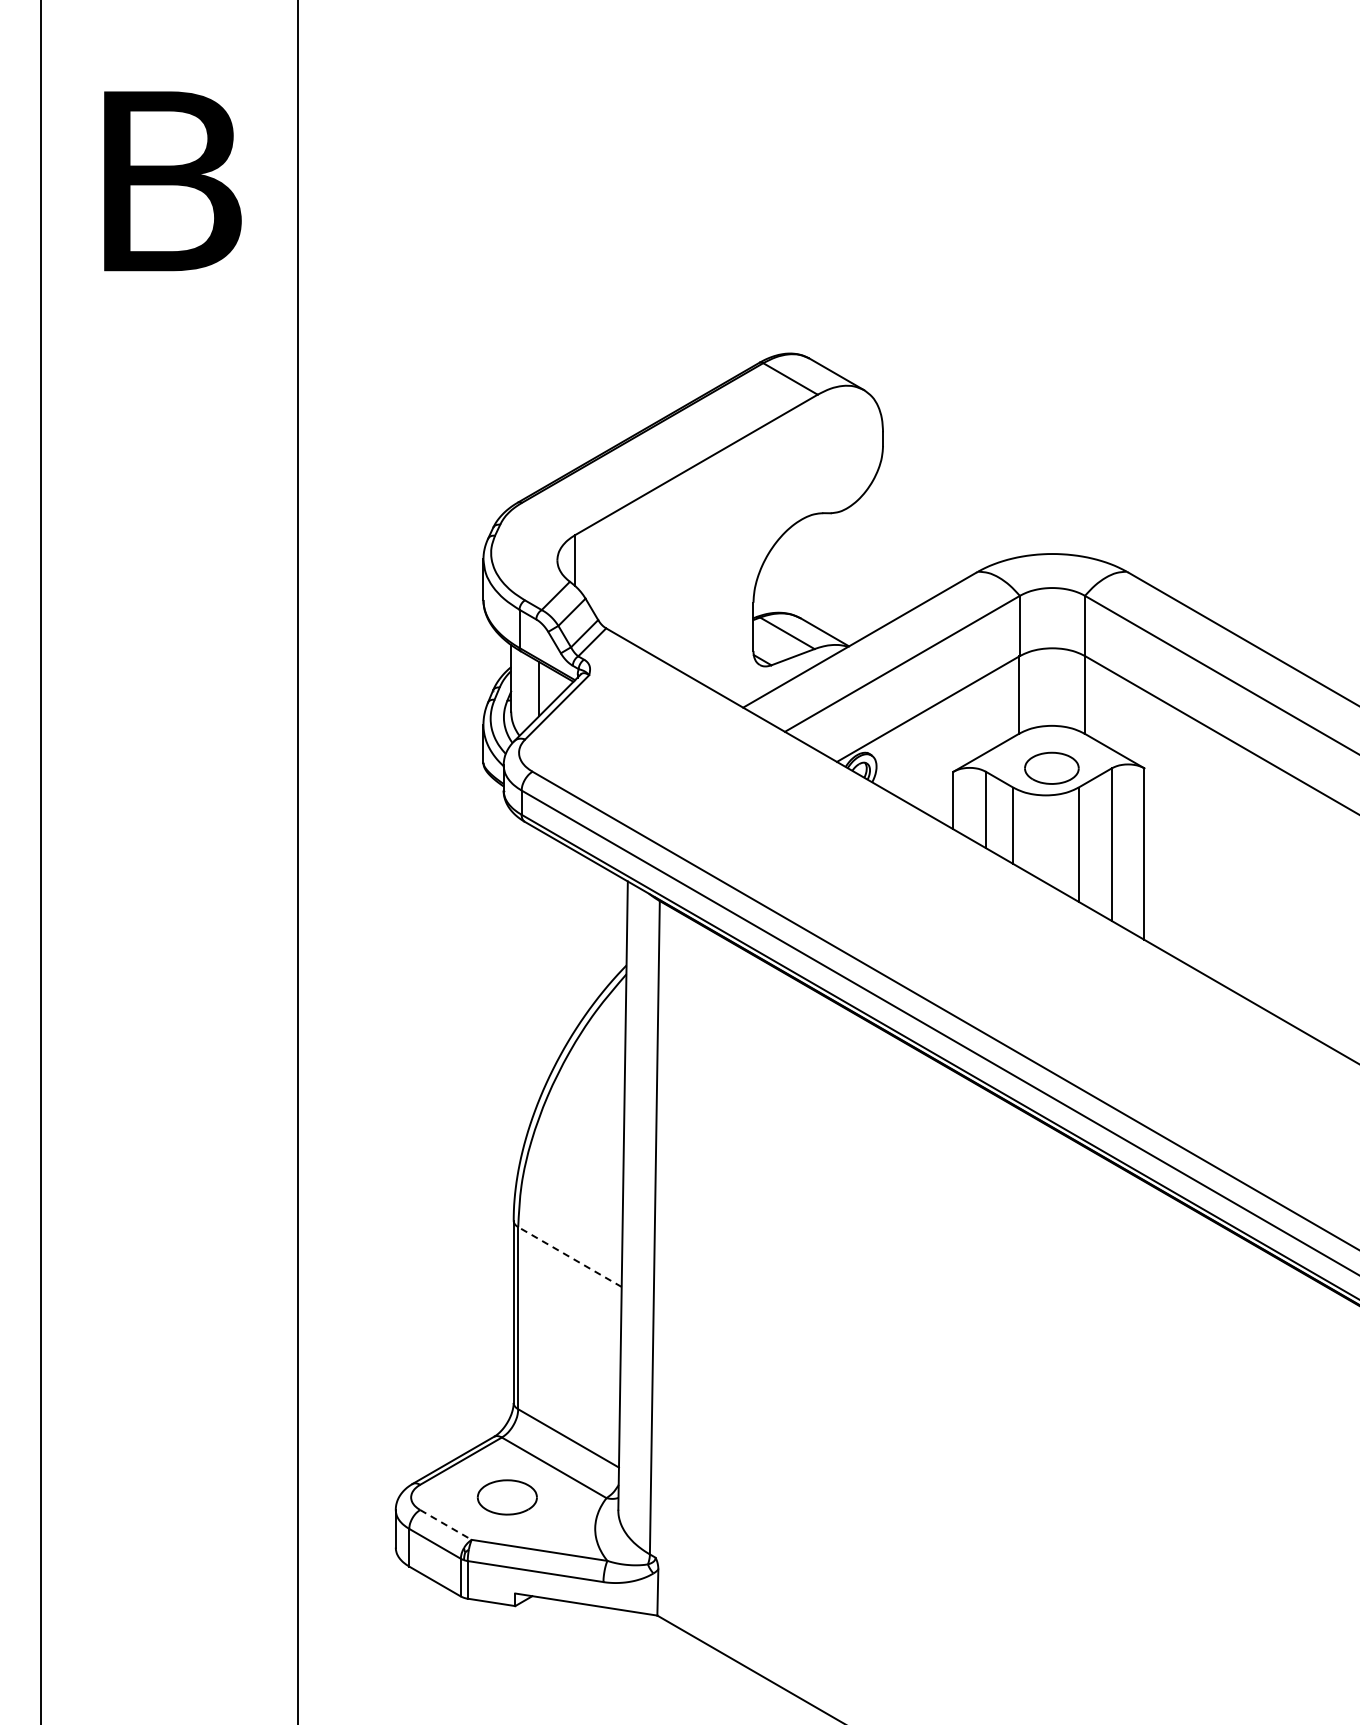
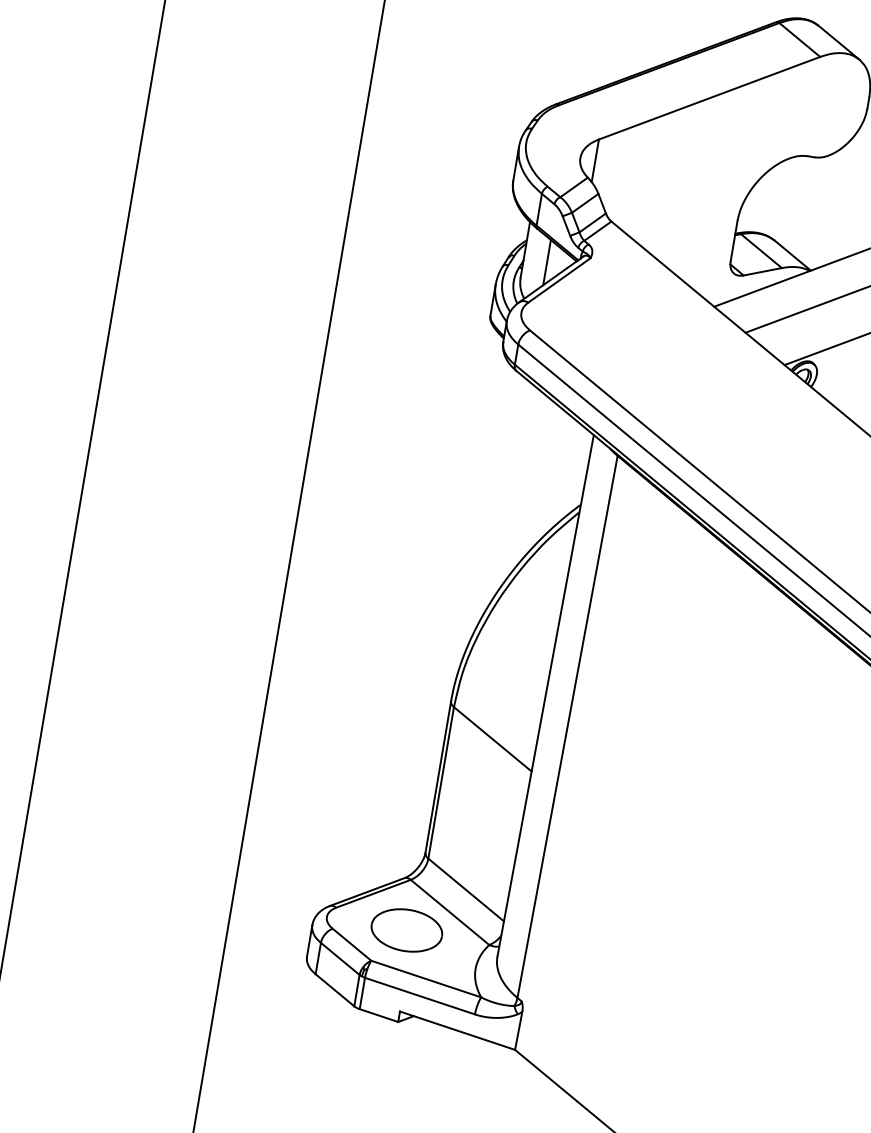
line: (569, 1257) -> (492, 739), dashed -> solid
part: (507, 1497) -> (407, 930), size x1.43
line: (445, 1524) -> (351, 944), dashed -> solid

